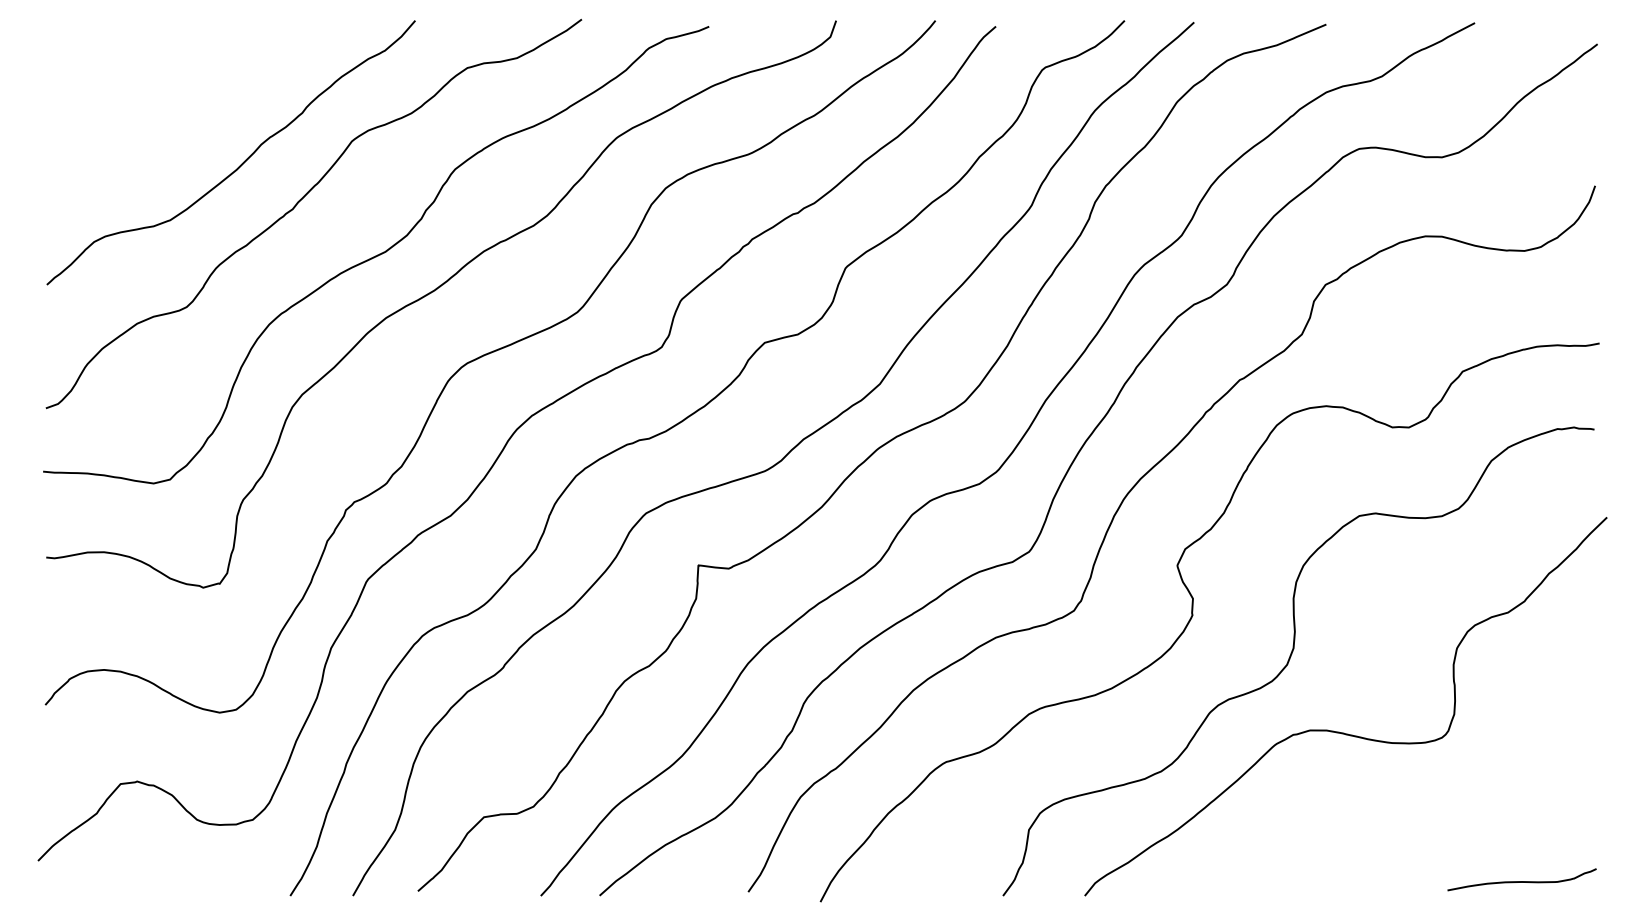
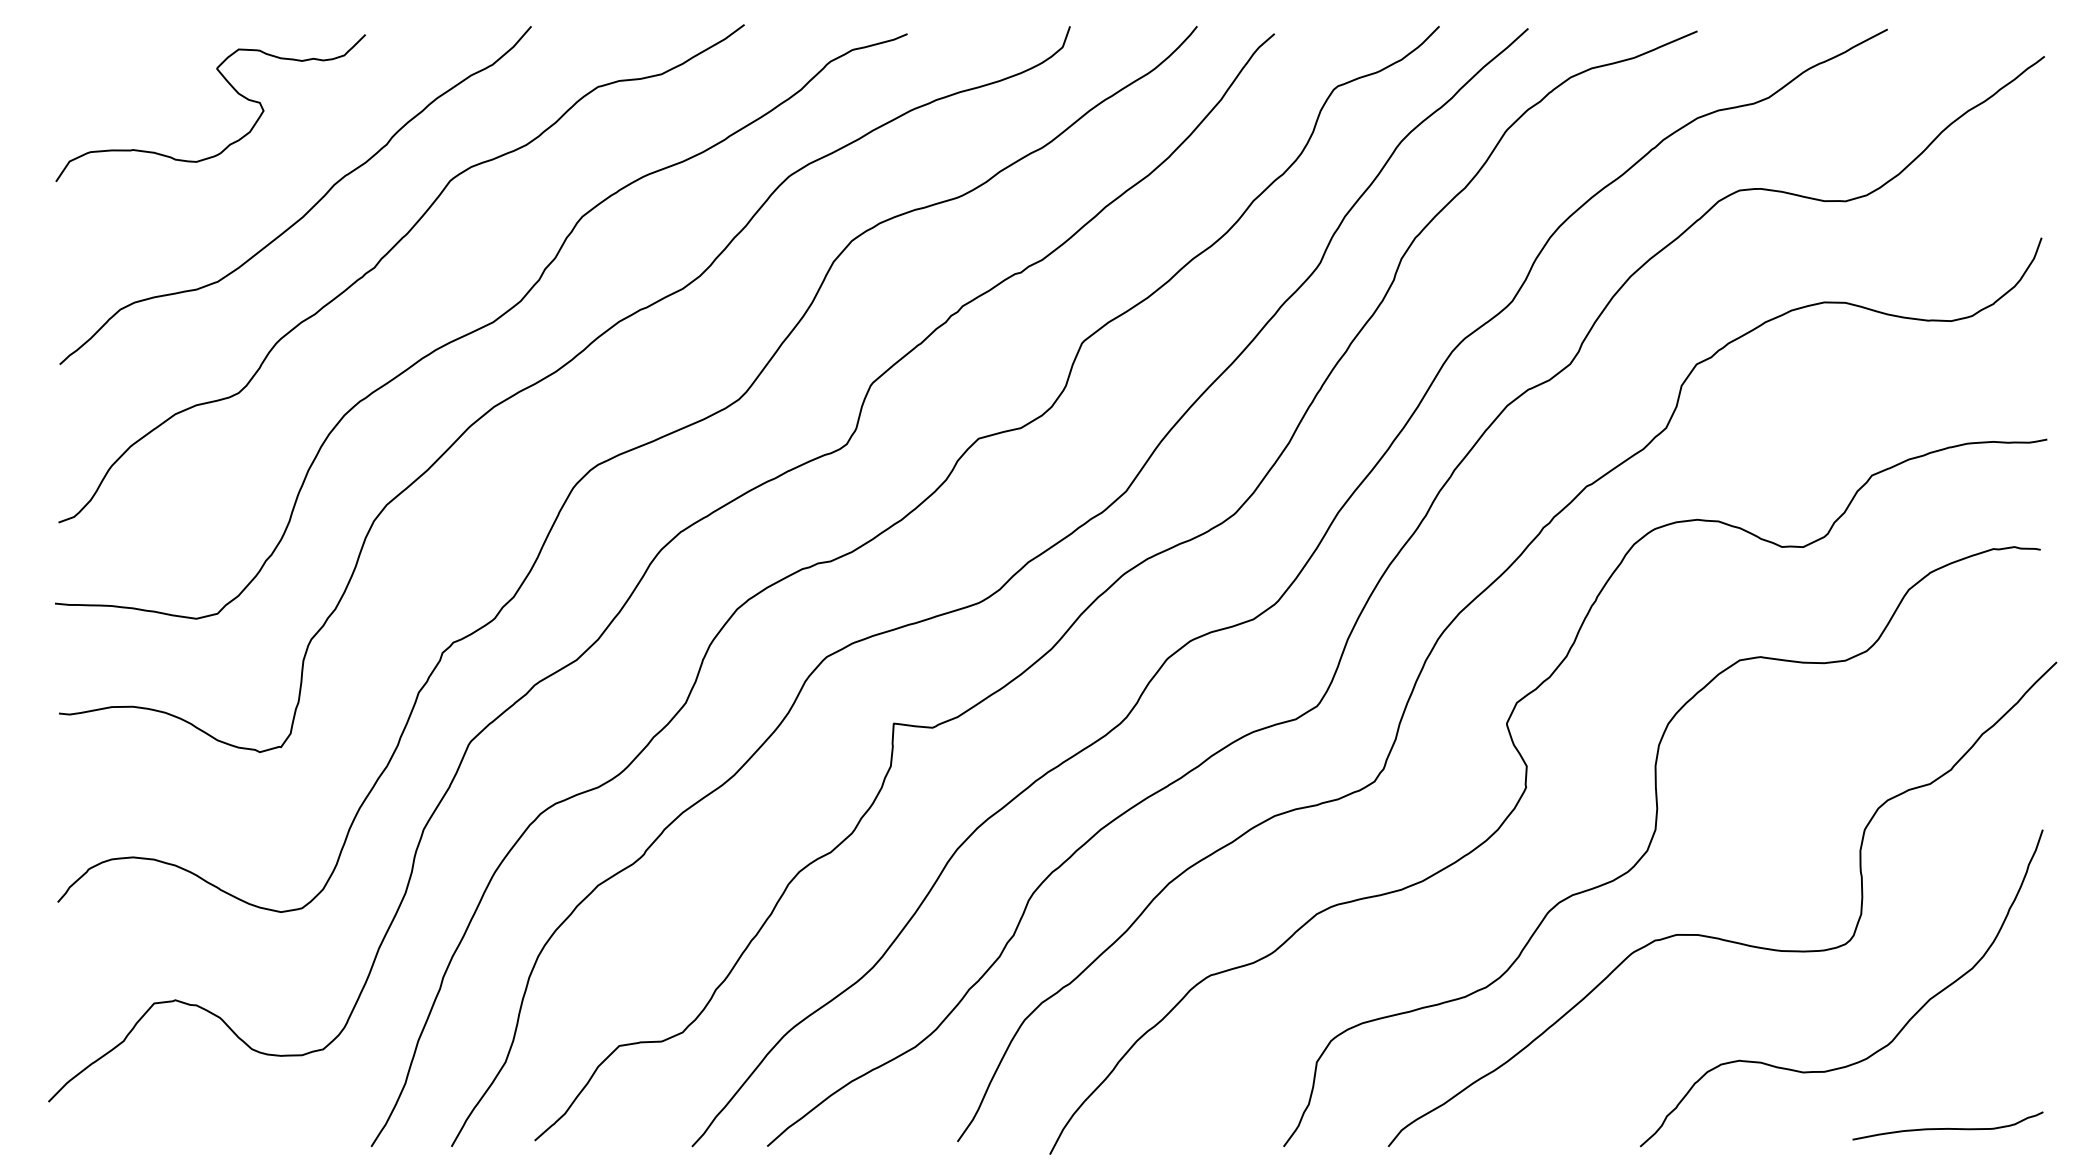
curve: (181, 69) -> (232, 88), added
curve: (1469, 818) -> (1880, 1047), added

